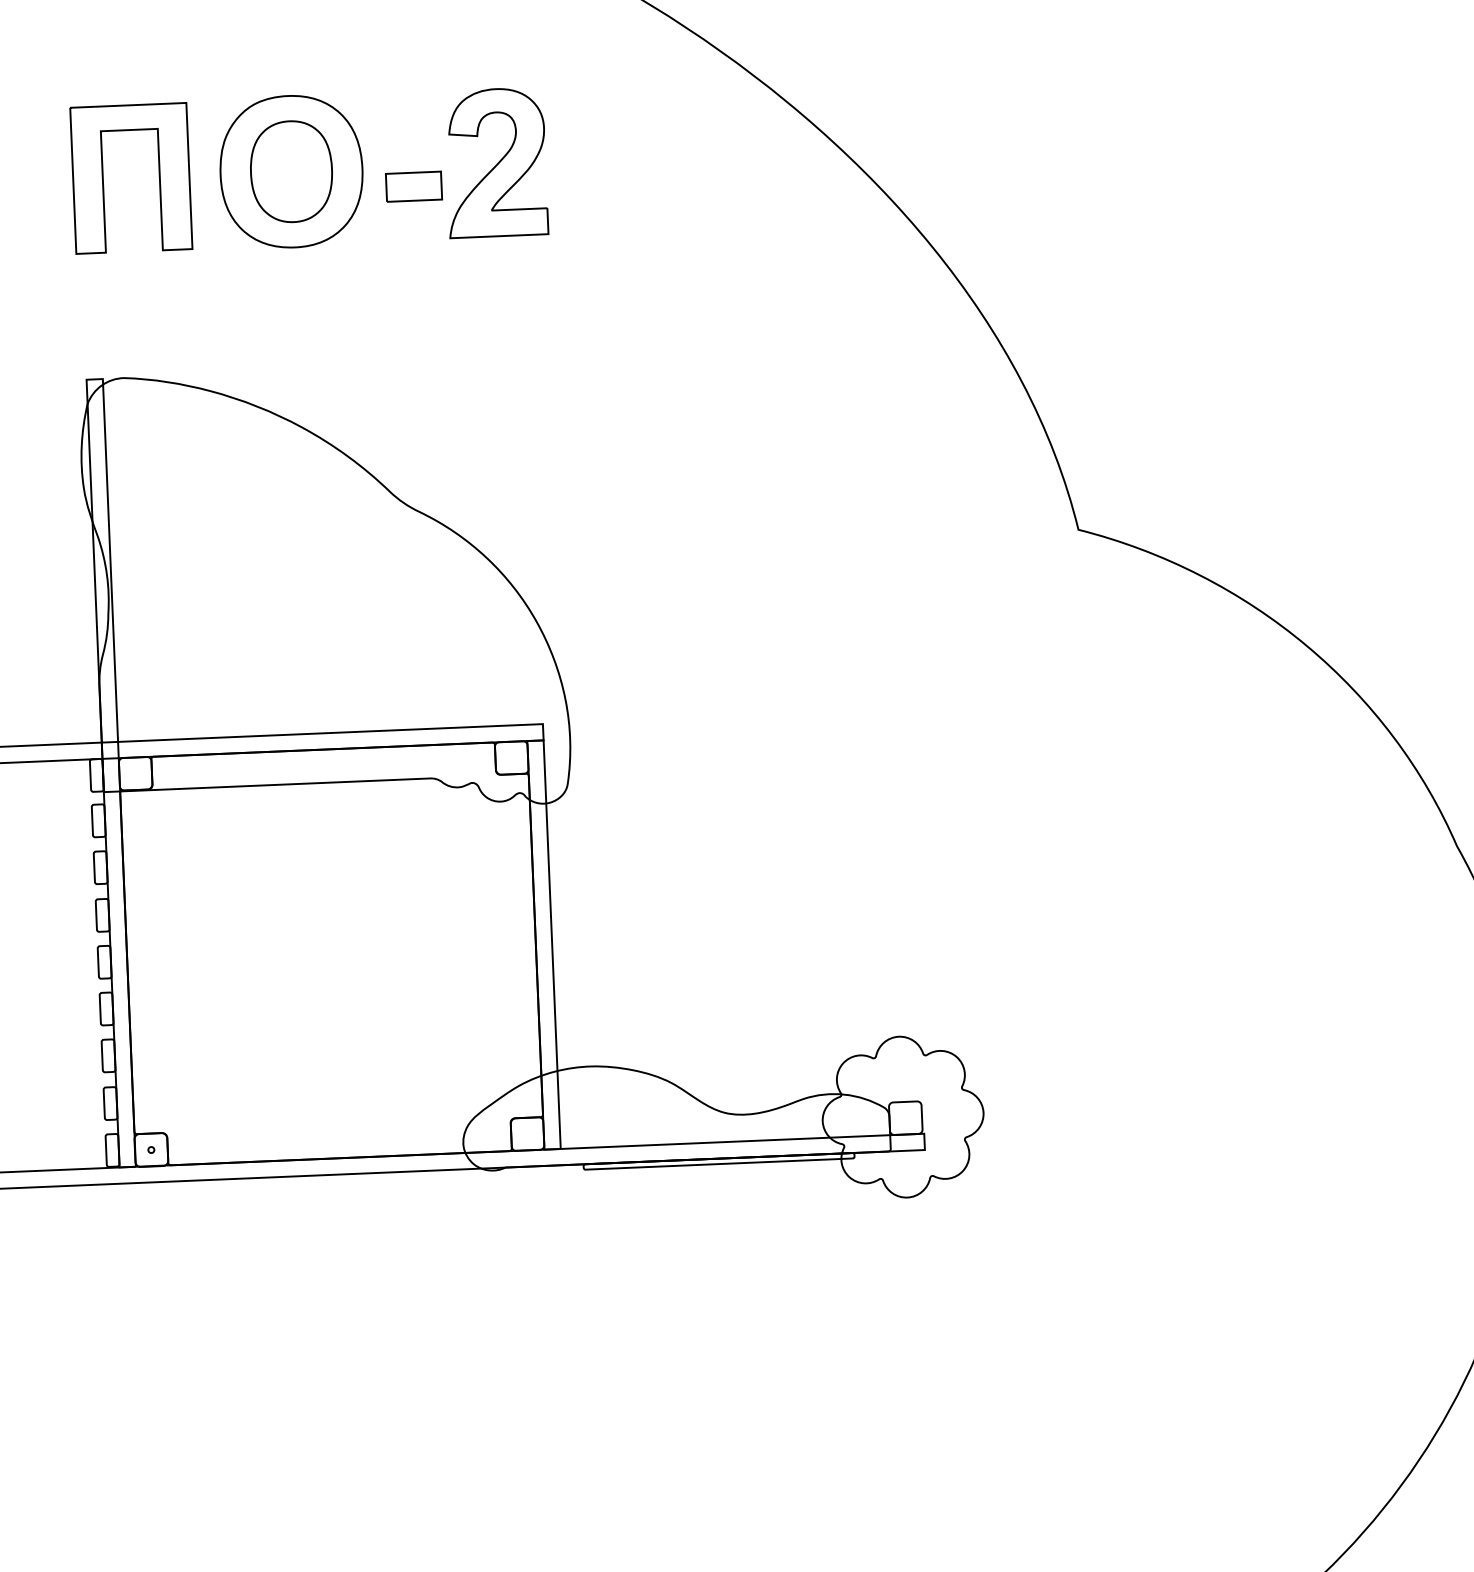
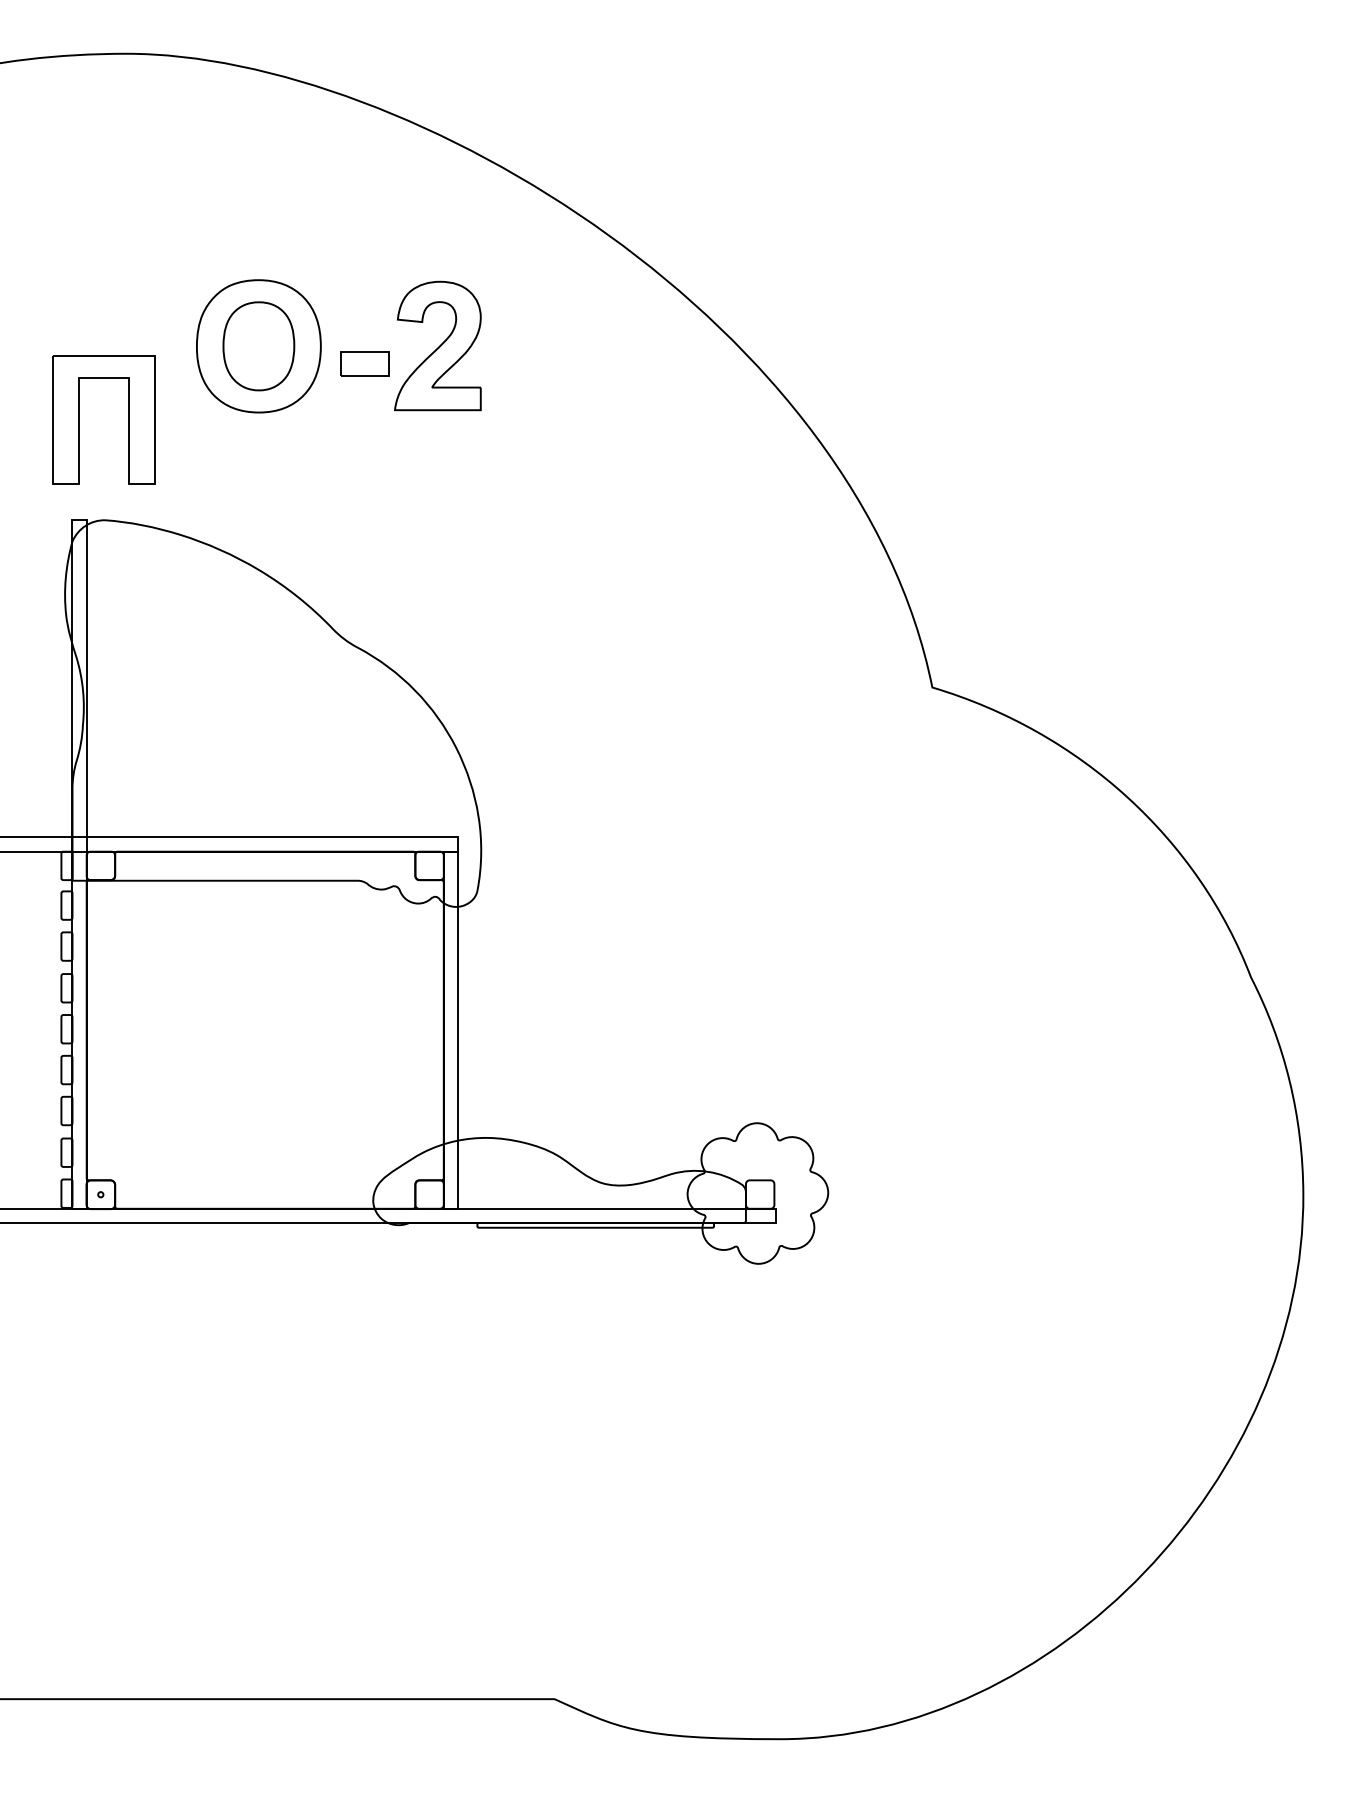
part: (103, 178) -> (79, 419), moved

